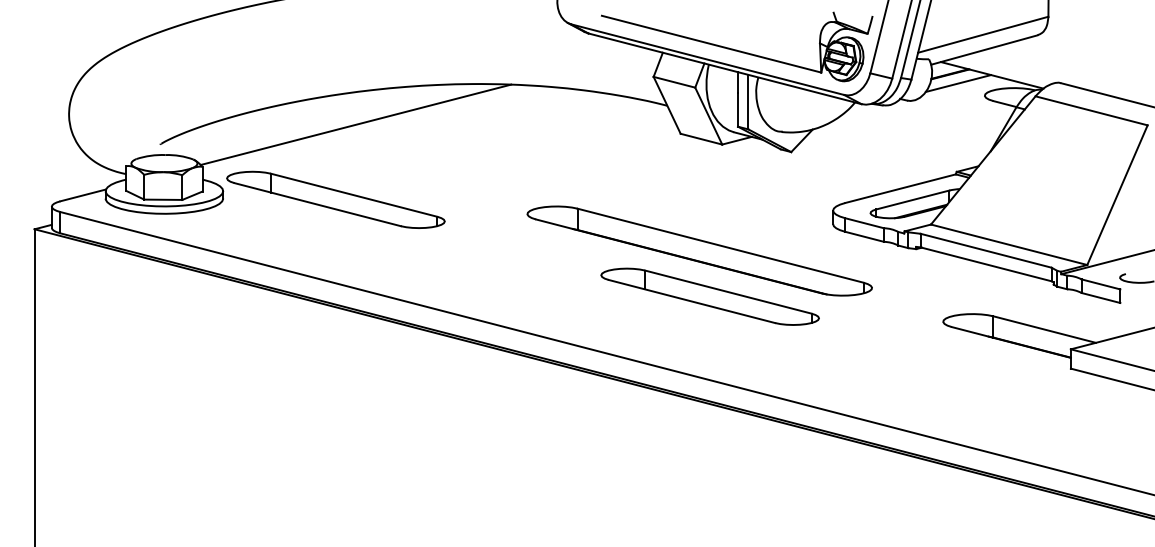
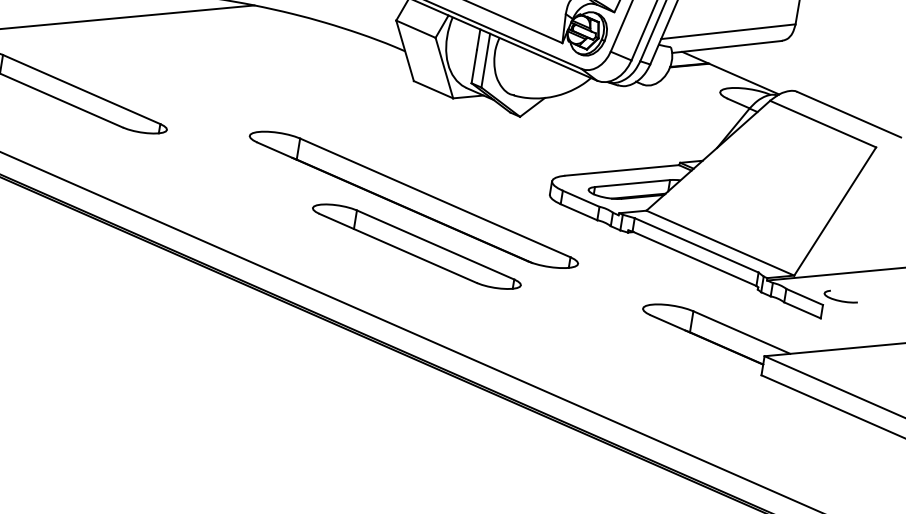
line: (958, 83) -> (696, 75), removed

